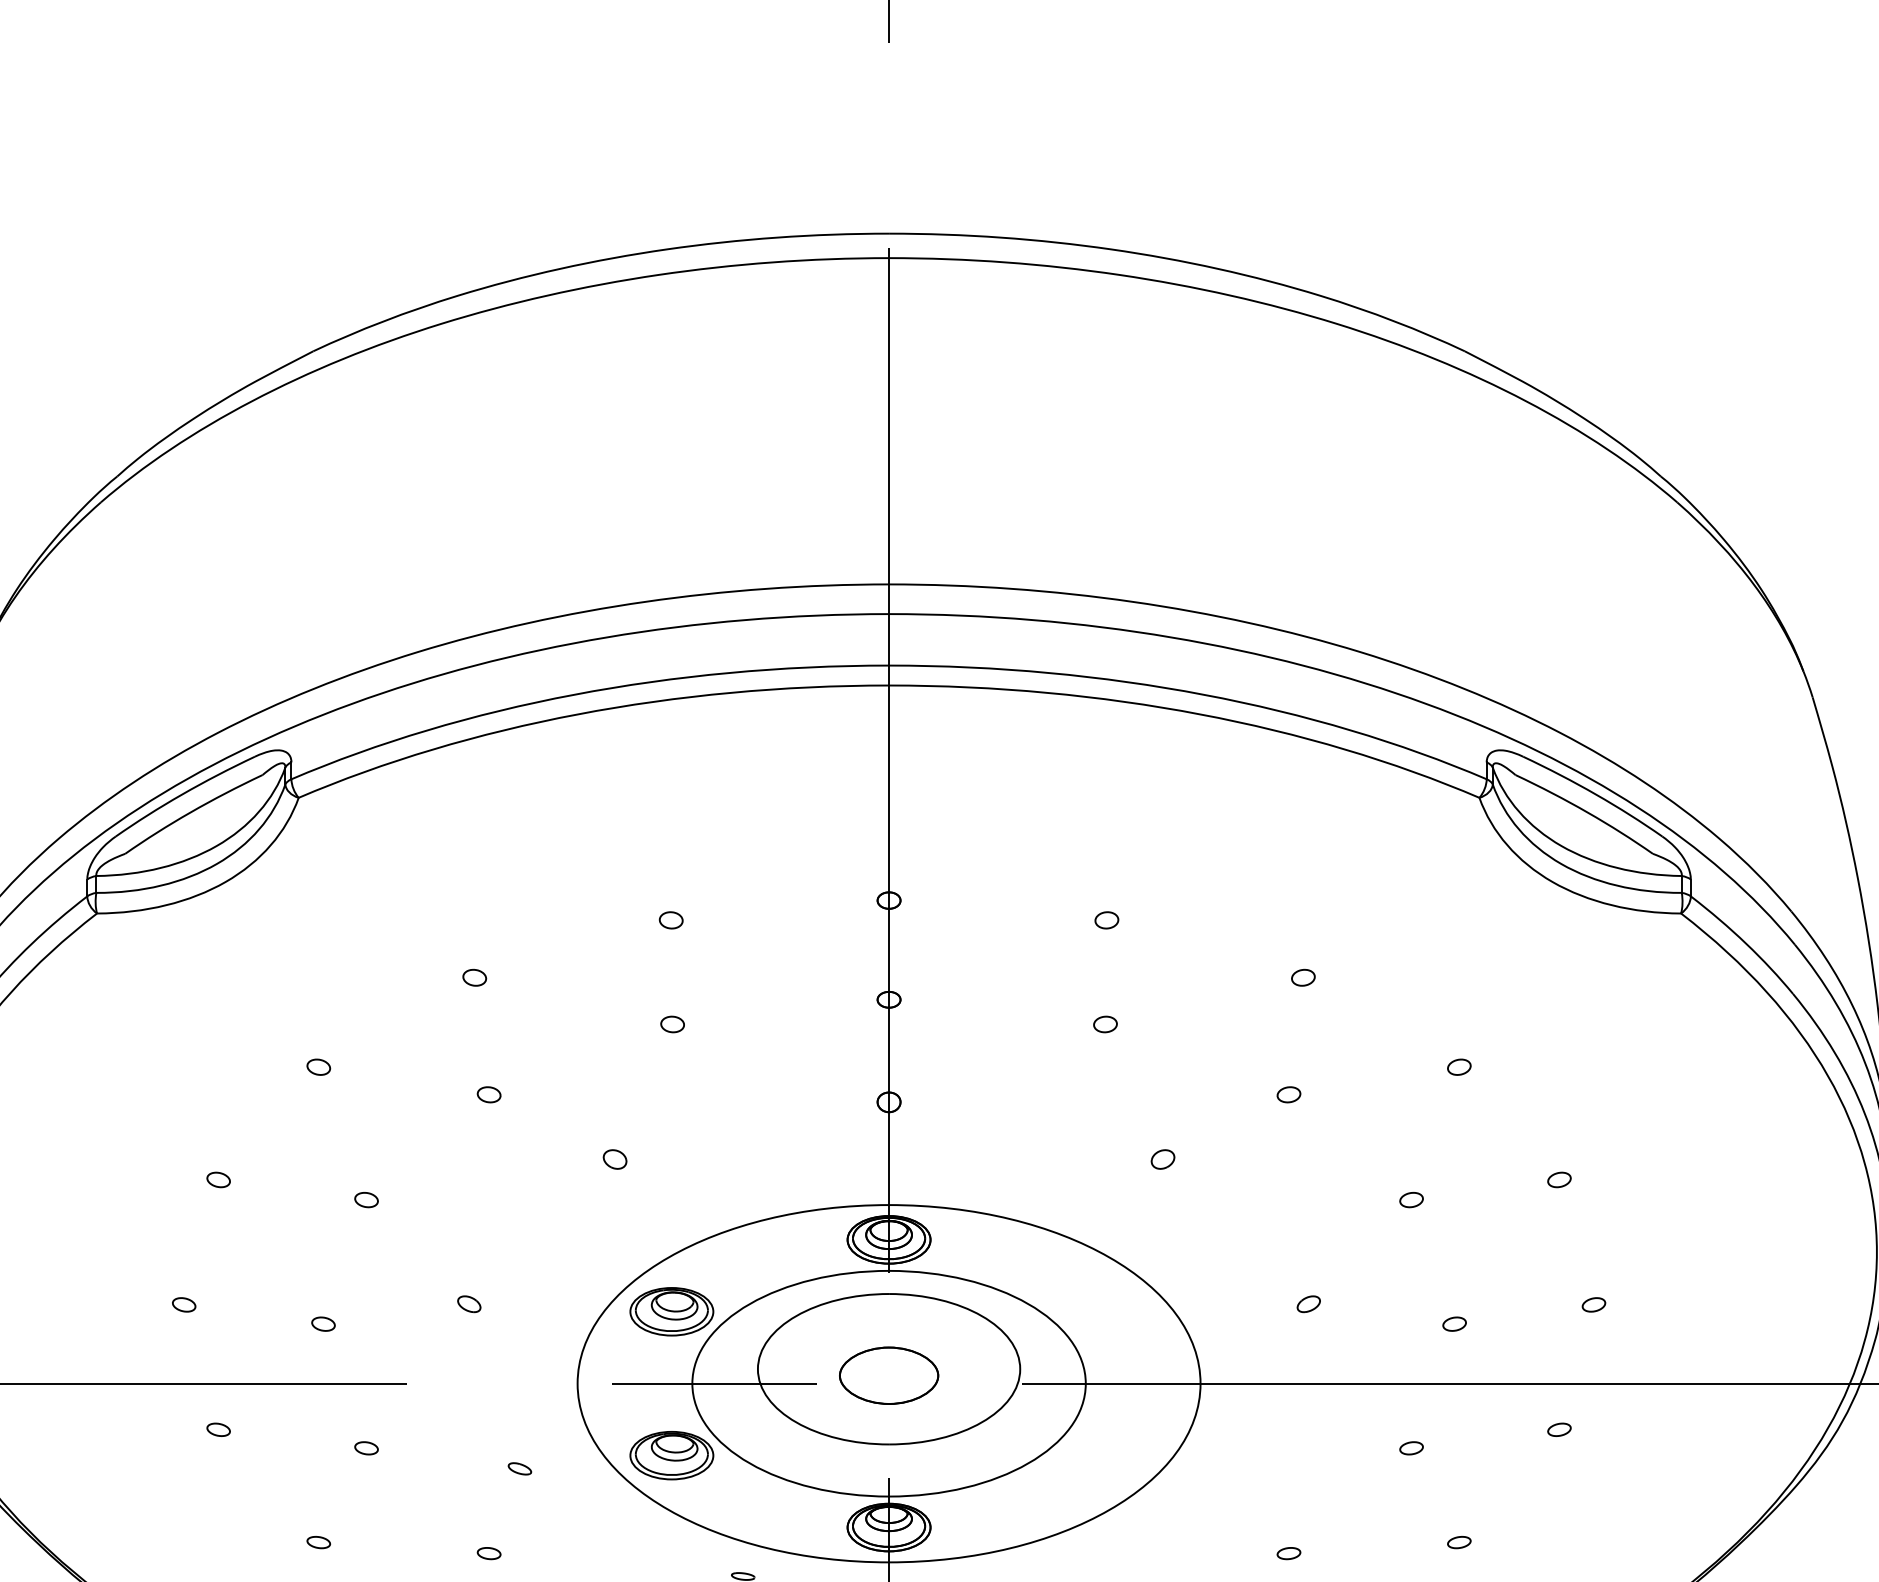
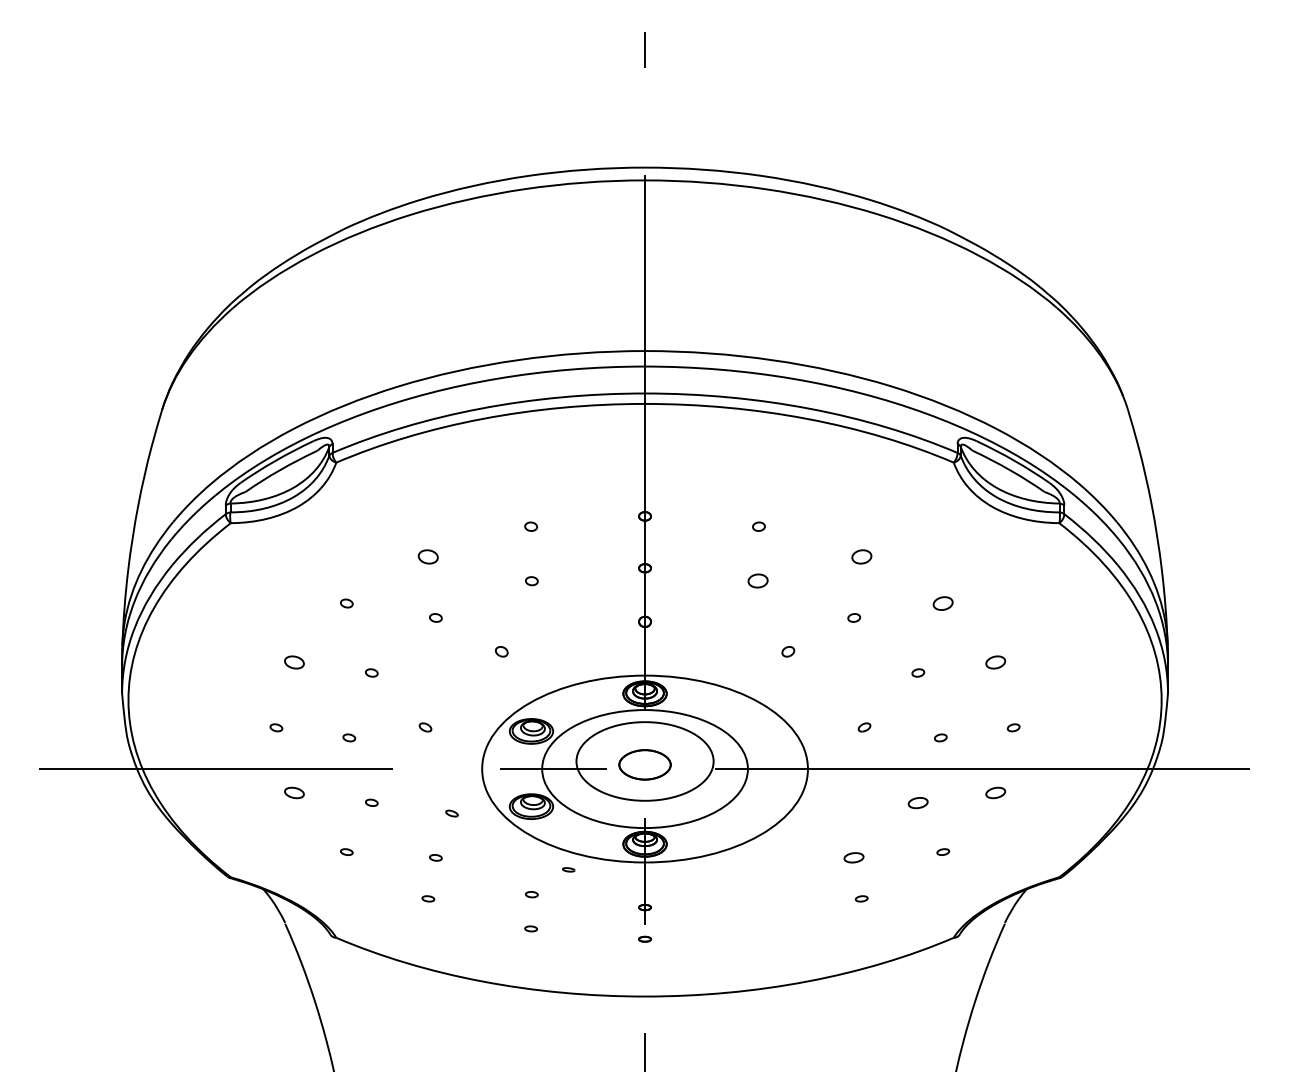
part: (474, 977) -> (428, 556), size x1.6
part: (1302, 977) -> (861, 556), size x1.6
part: (1105, 1025) -> (758, 581), size x1.6
part: (1459, 1067) -> (943, 603), size x1.6
part: (218, 1179) -> (294, 662), size x1.6
part: (1559, 1179) -> (995, 662), size x1.6
part: (218, 1430) -> (294, 793), size x1.6
part: (1559, 1430) -> (995, 793), size x1.6
part: (1411, 1447) -> (918, 802), size x1.6
part: (1289, 1552) -> (854, 857), size x1.6

